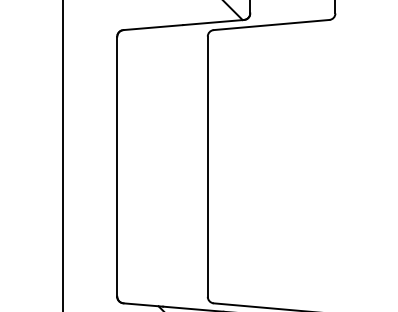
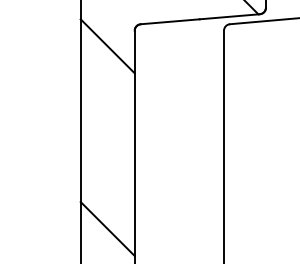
line: (89, 52) -> (107, 46), added
line: (89, 237) -> (107, 228), added

